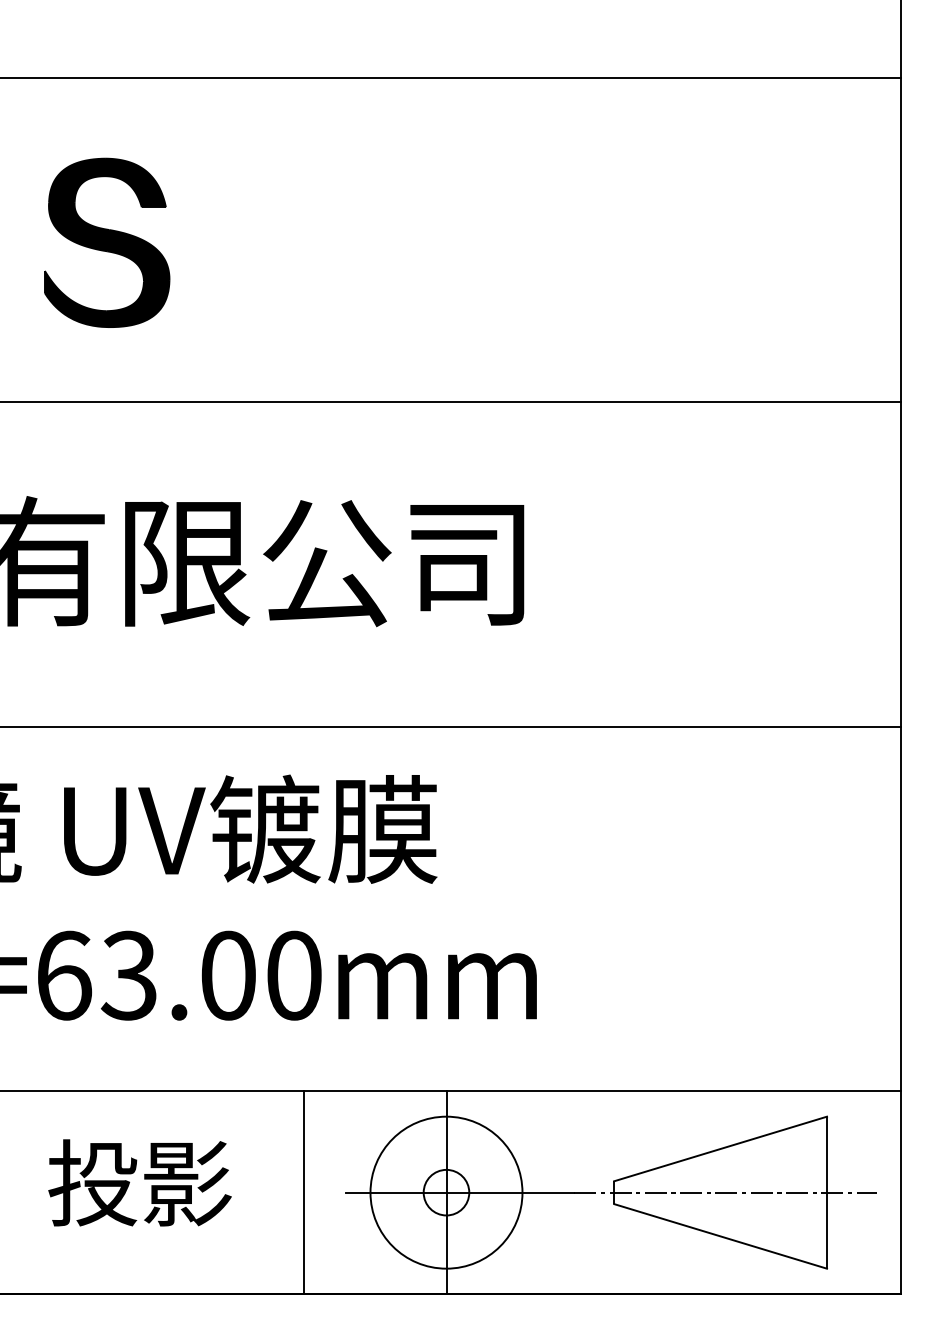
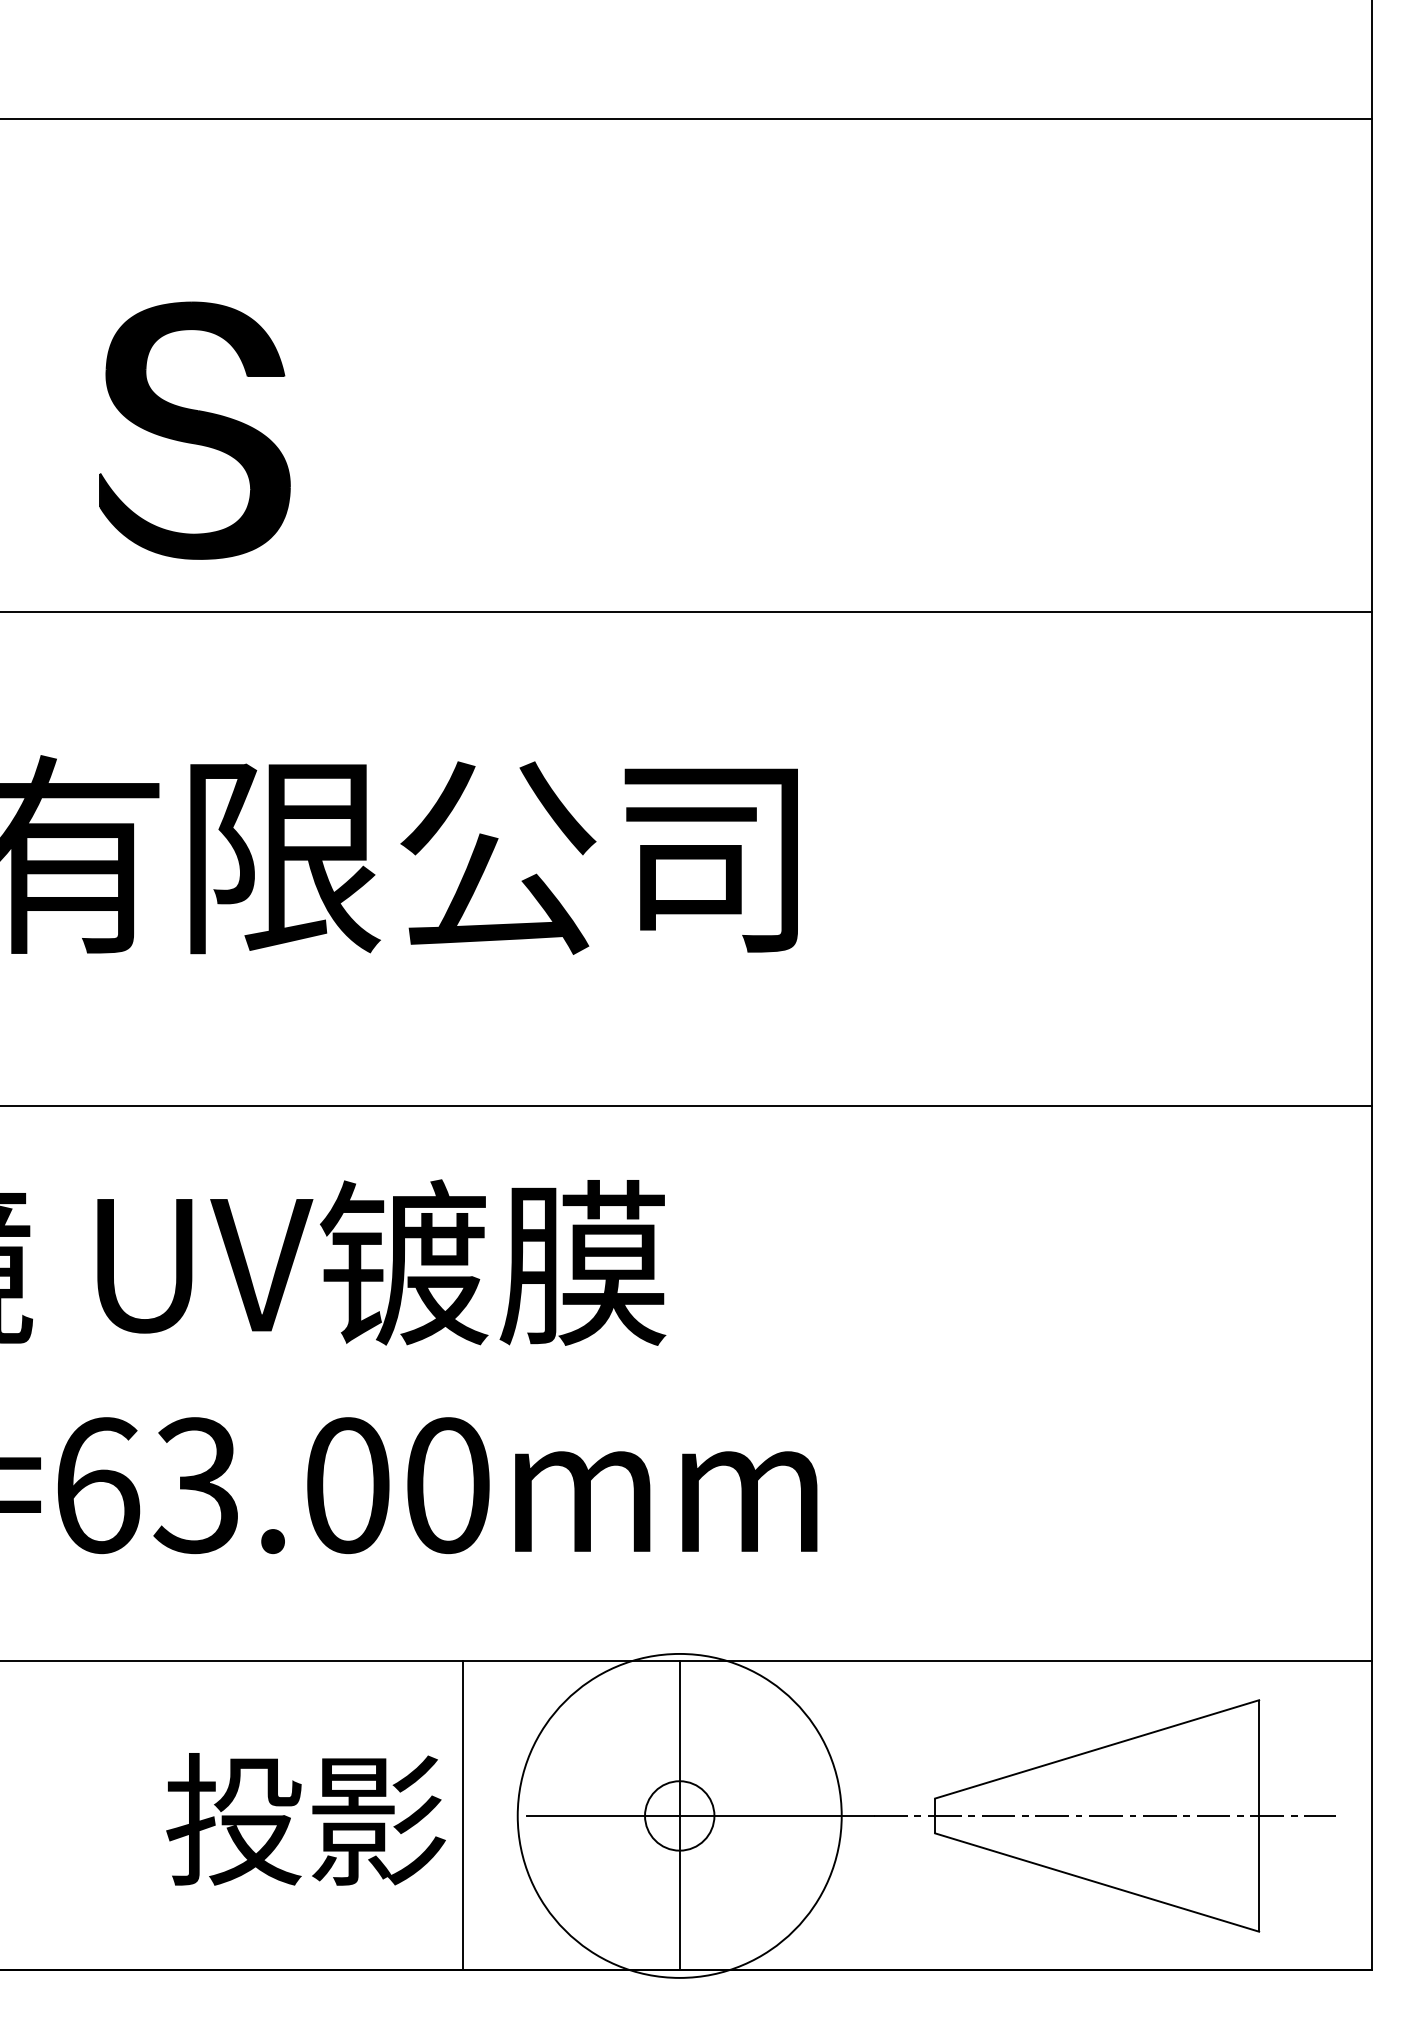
part: (107, 242) -> (195, 430), moved
text: (139, 1182) -> (305, 1818), moved
circle: (446, 1192) -> (679, 1815), size x1.4

